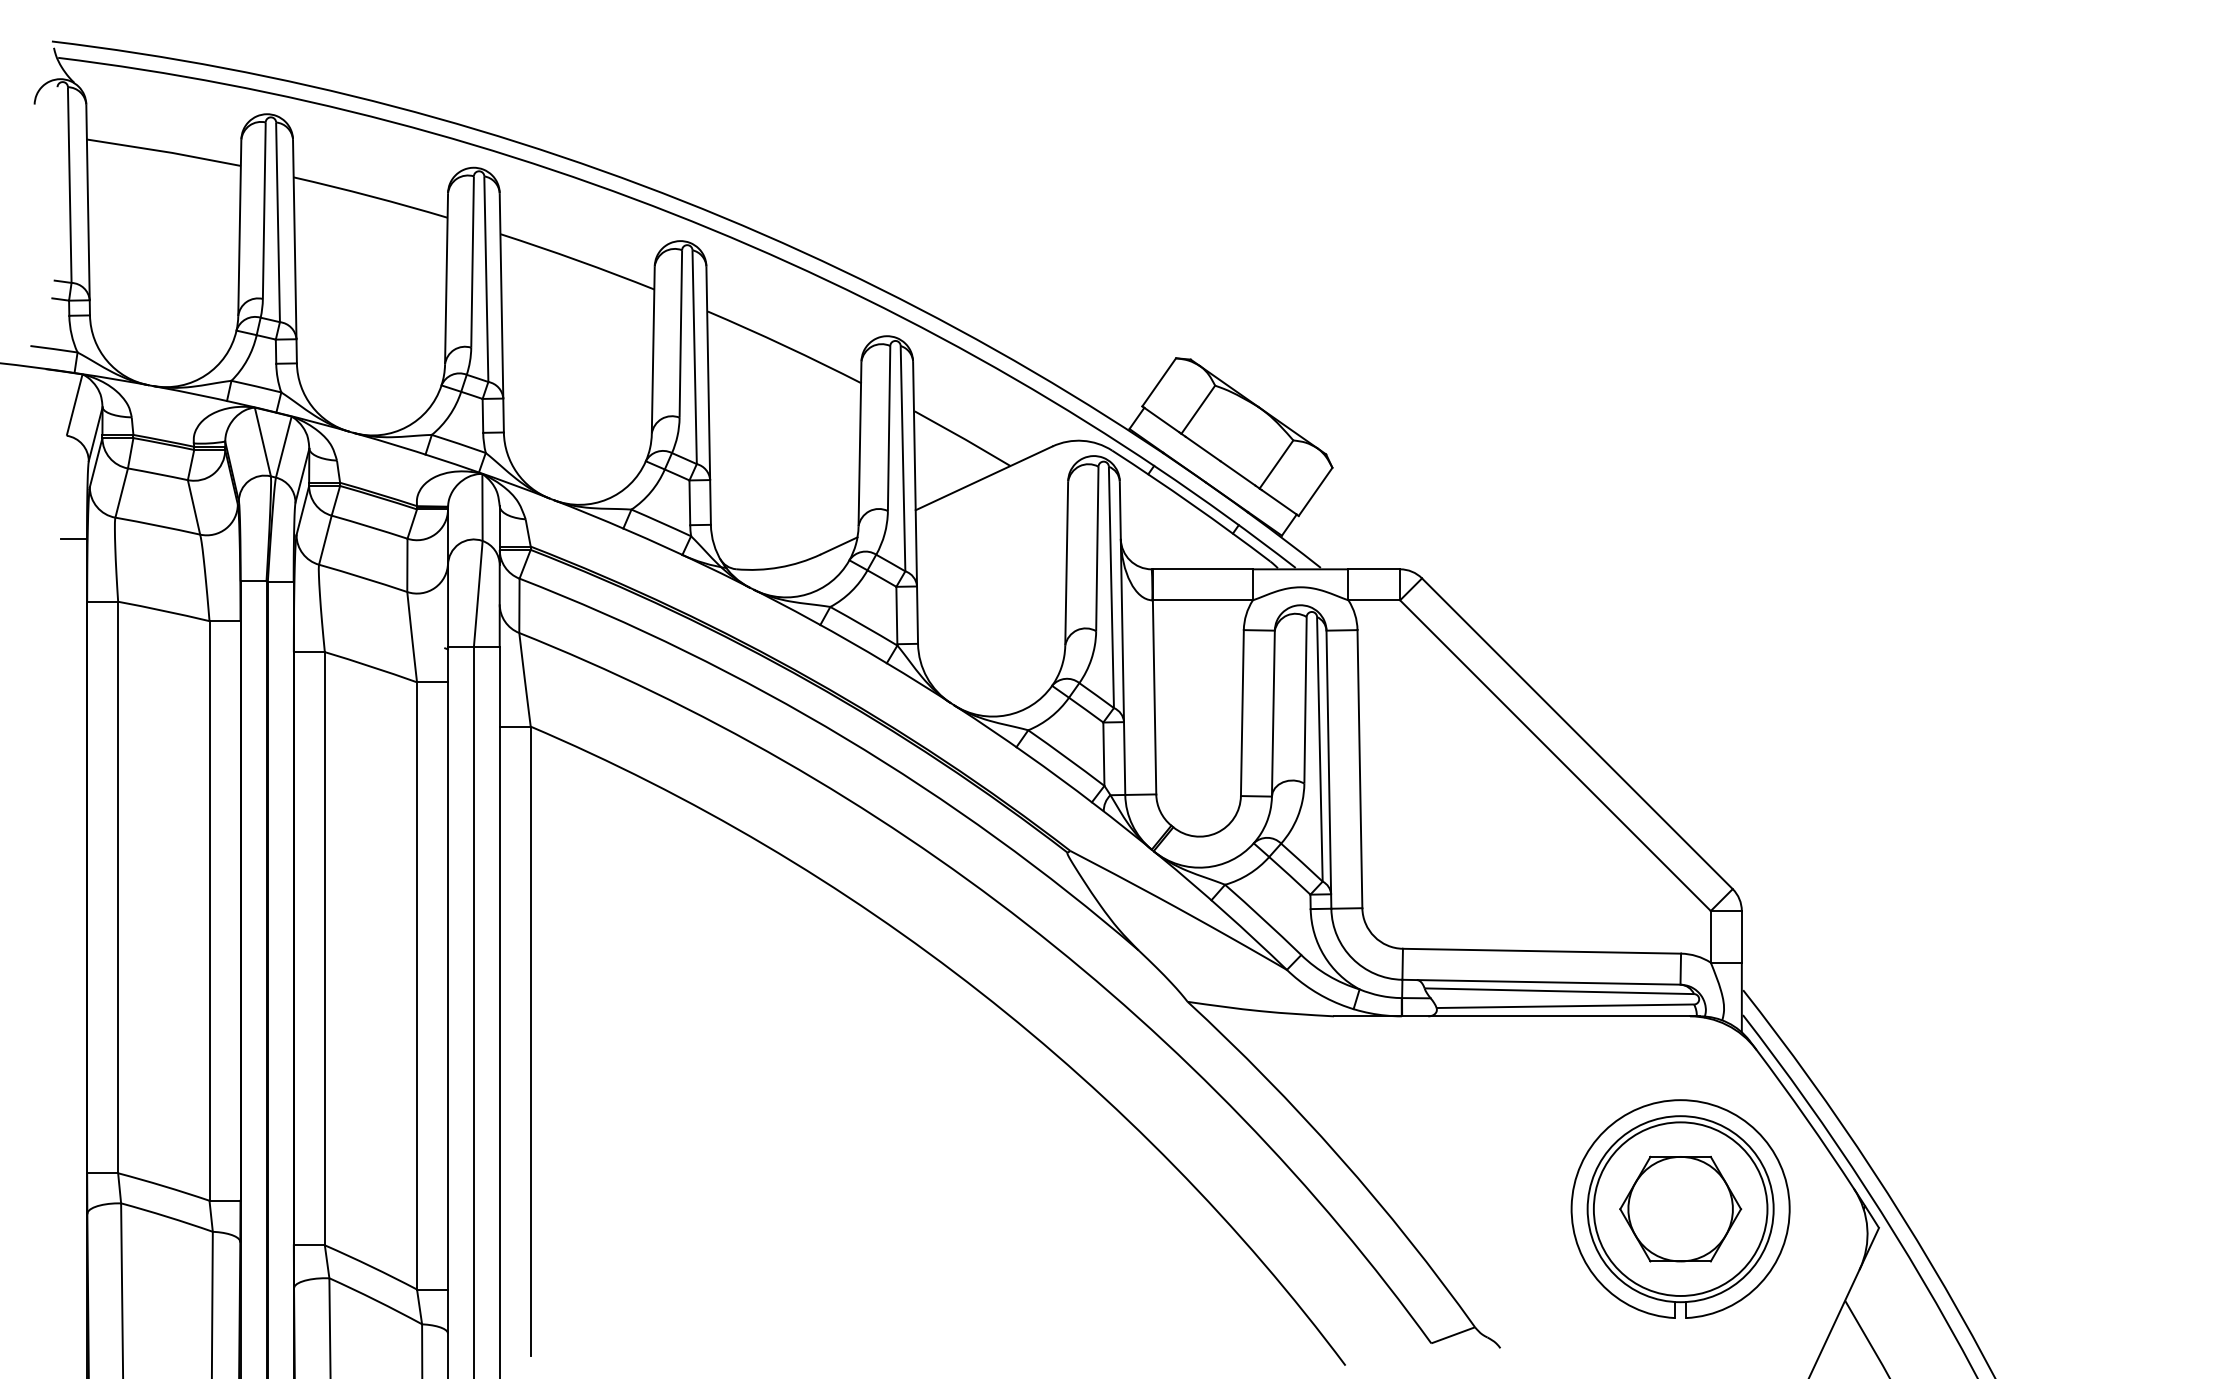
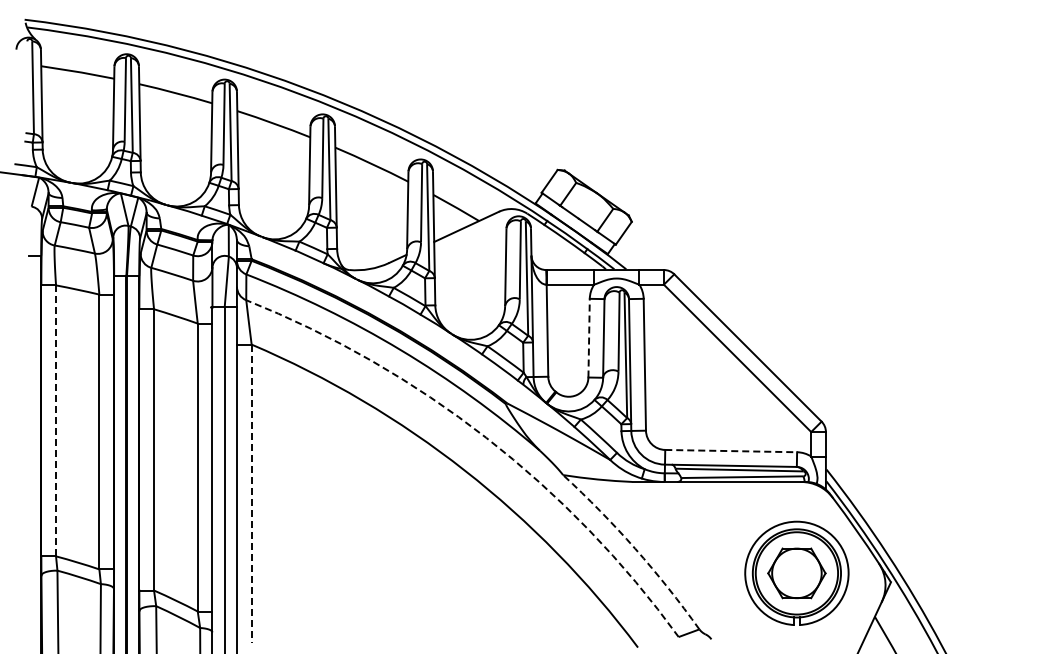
line: (1243, 711) -> (589, 337), solid -> dashed
line: (119, 888) -> (56, 421), solid -> dashed
arc: (1025, 922) -> (486, 437), solid -> dashed
line: (1542, 952) -> (731, 451), solid -> dashed
line: (530, 1042) -> (251, 494), solid -> dashed
arc: (1340, 1156) -> (635, 548), solid -> dashed

